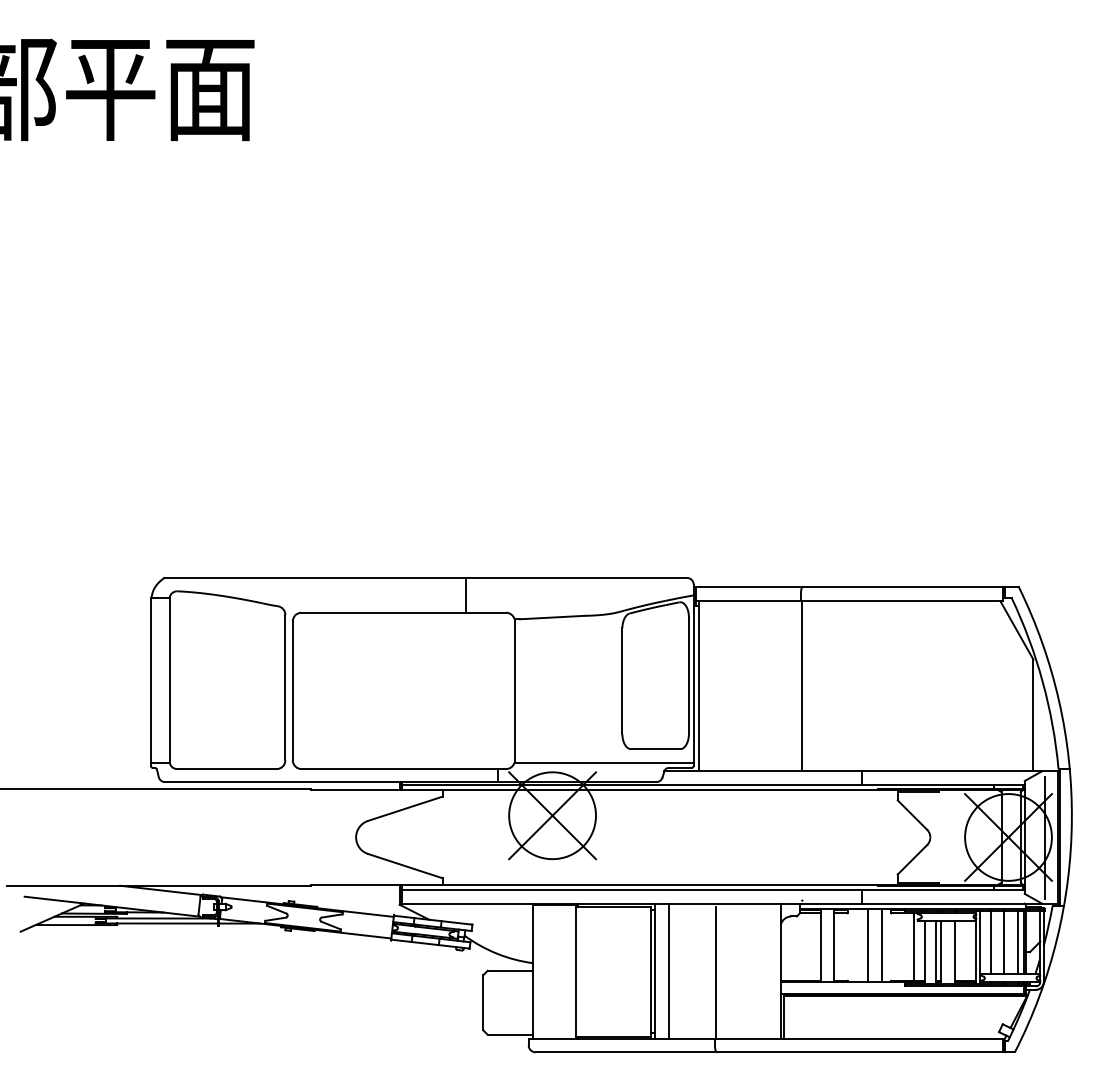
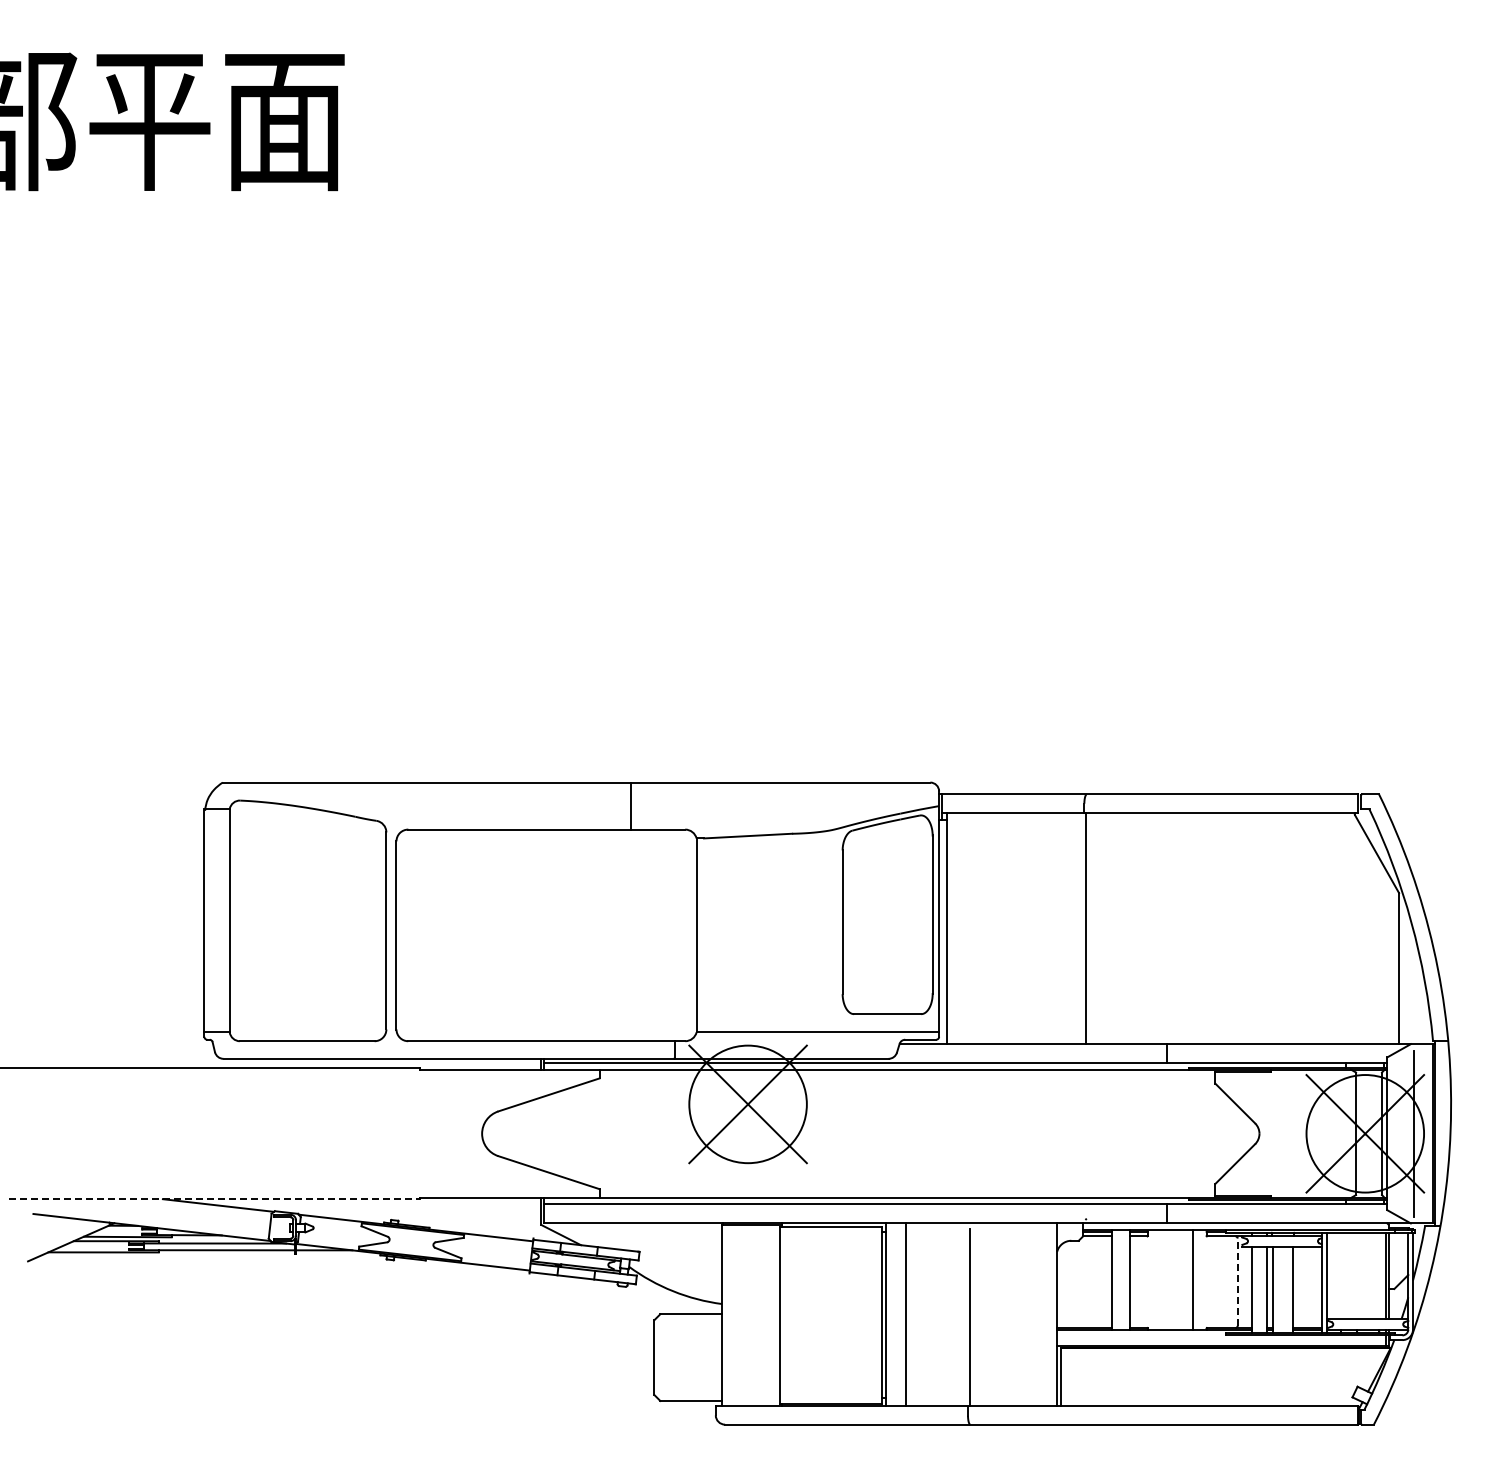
line: (158, 885) -> (214, 1199), solid -> dashed
line: (990, 942) -> (1340, 1275), removed
line: (1003, 942) -> (1358, 1275), removed
line: (1017, 942) -> (1377, 1275), removed
line: (868, 945) -> (1175, 1280), removed
line: (914, 947) -> (1237, 1282), solid -> dashed

